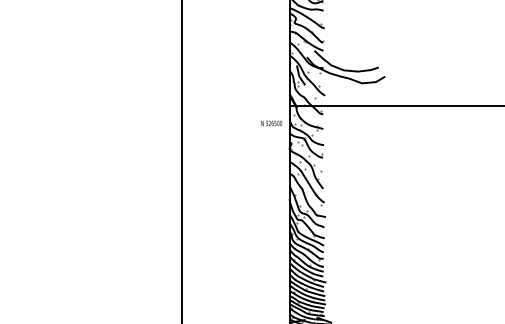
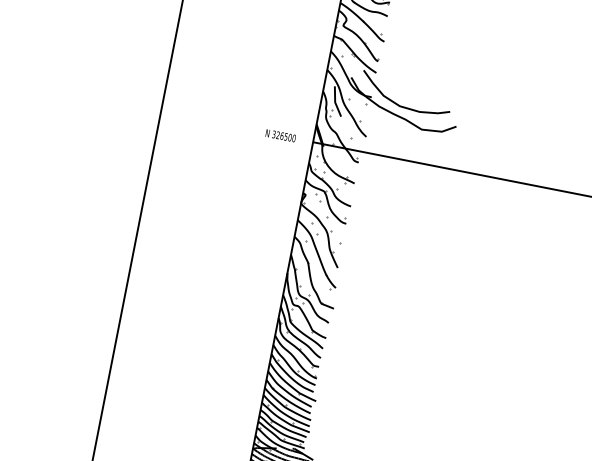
text: (271, 123) -> (280, 135), moved

